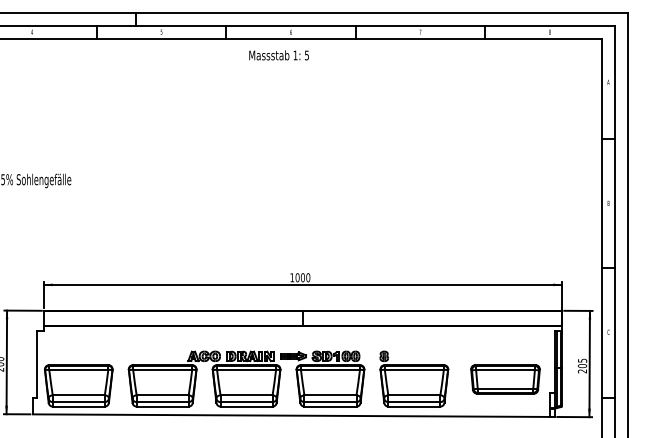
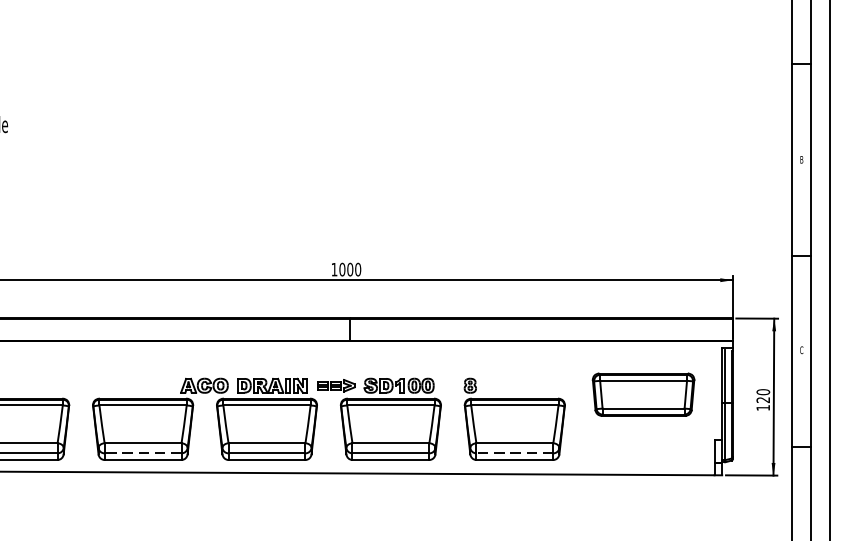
text: (582, 365) -> (763, 399), 205 -> 120
part: (505, 379) -> (643, 394), moved
line: (162, 402) -> (142, 453), solid -> dashed
line: (413, 402) -> (513, 453), solid -> dashed

